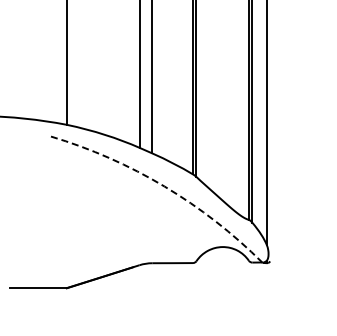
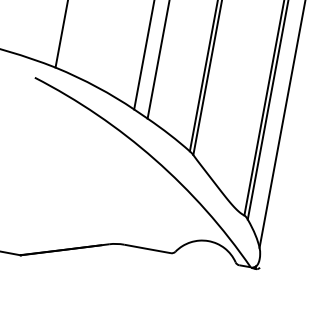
arc: (164, 186) -> (154, 159), dashed -> solid

